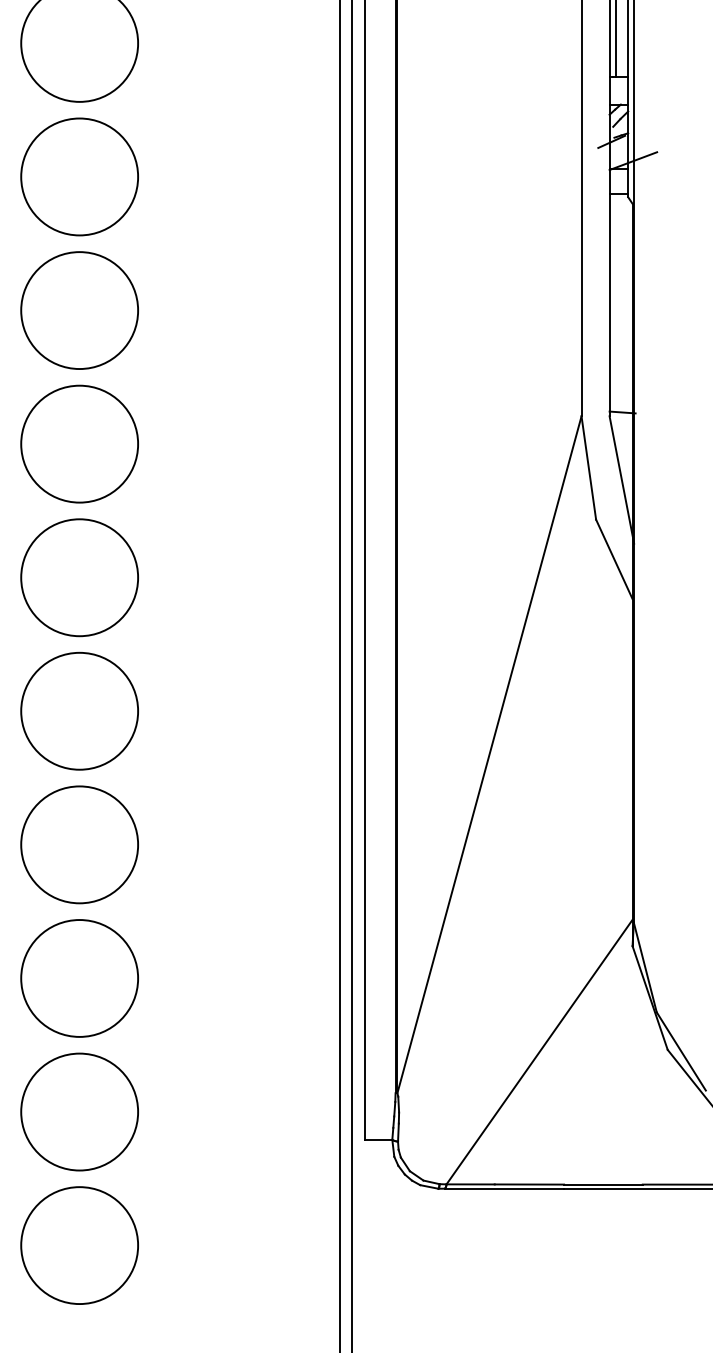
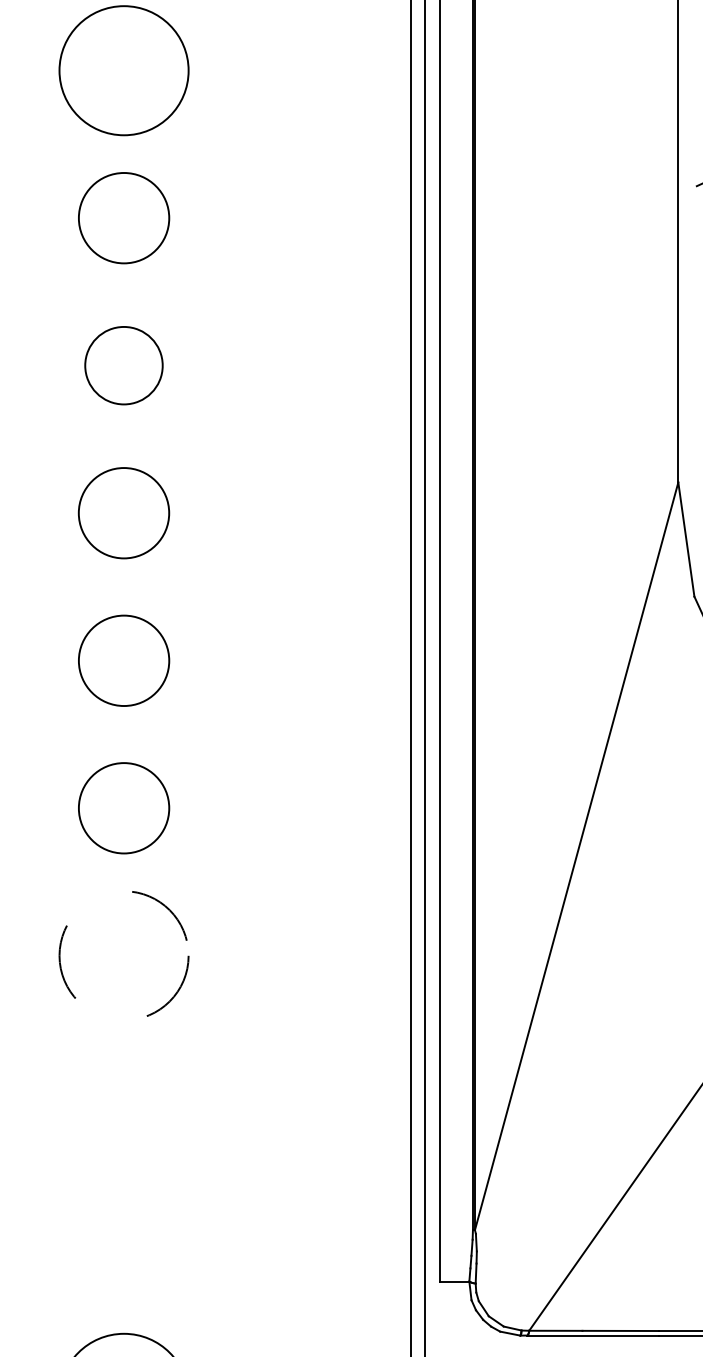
circle: (79, 176) -> (123, 217), size x0.7
circle: (79, 310) -> (123, 365), size x0.6
circle: (79, 443) -> (123, 512), size x0.7
circle: (79, 577) -> (123, 660), size x0.7
circle: (79, 710) -> (123, 807), size x0.7
circle: (79, 844) -> (123, 955), solid -> dashed
circle: (79, 978) -> (123, 1103), removed
circle: (79, 1111) -> (123, 1250), removed

